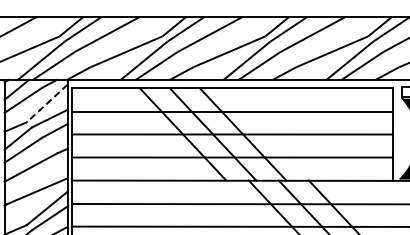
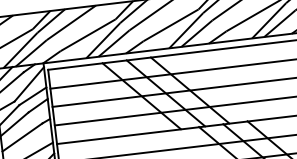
line: (47, 103) -> (29, 84), dashed -> solid

